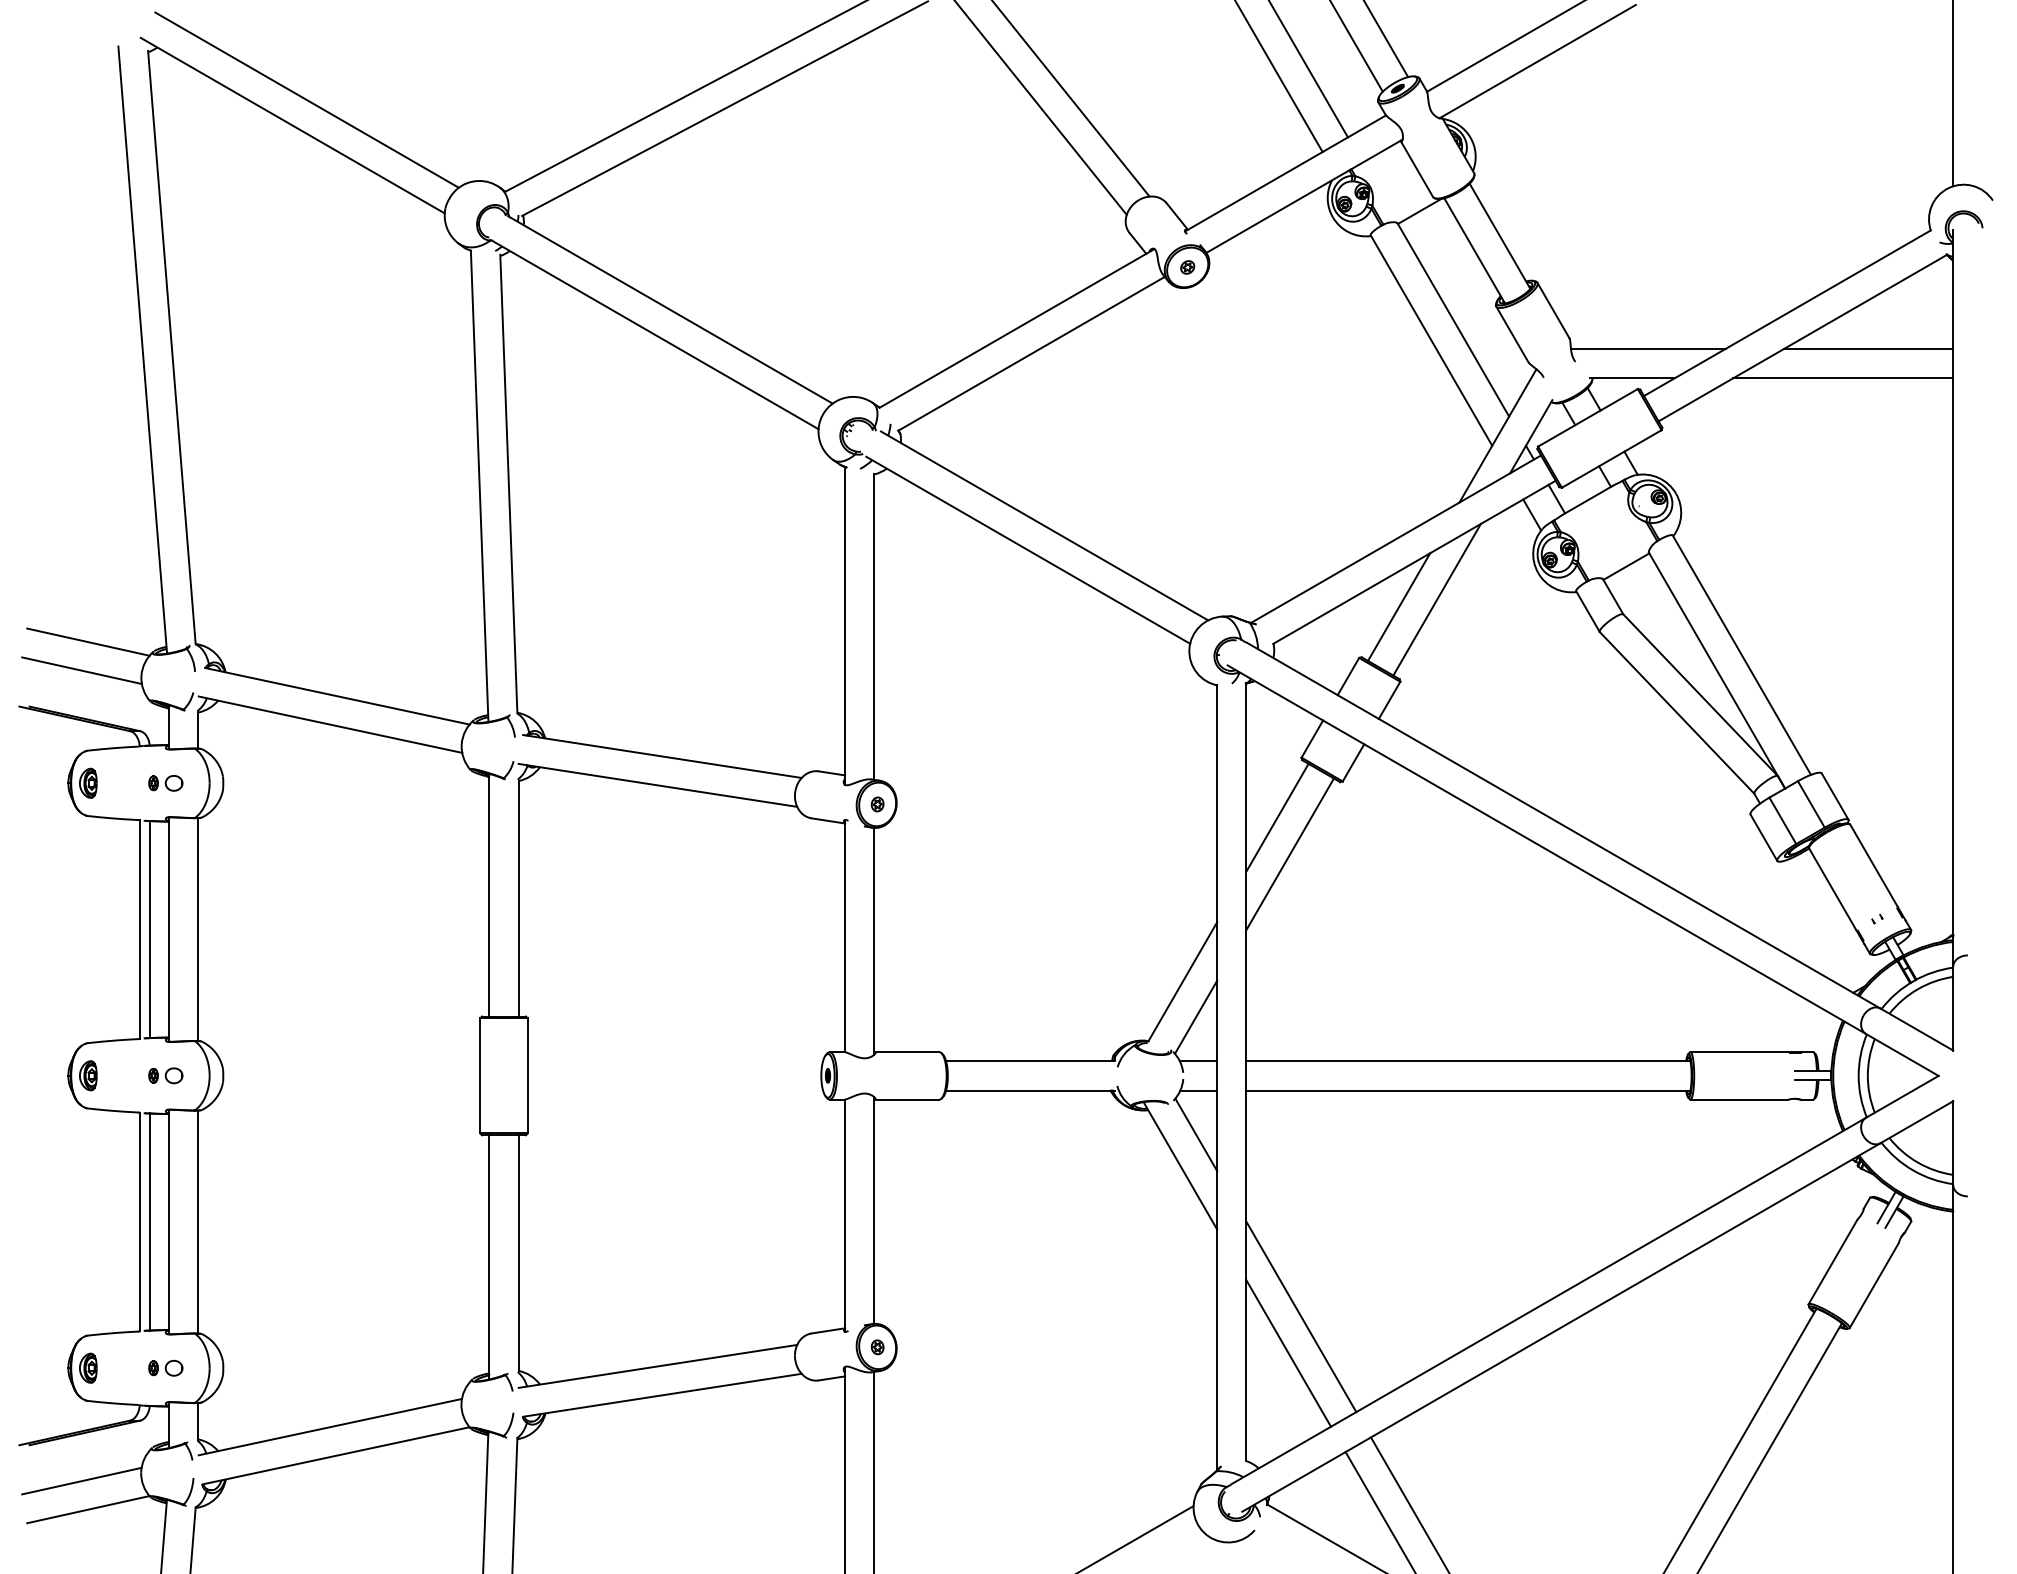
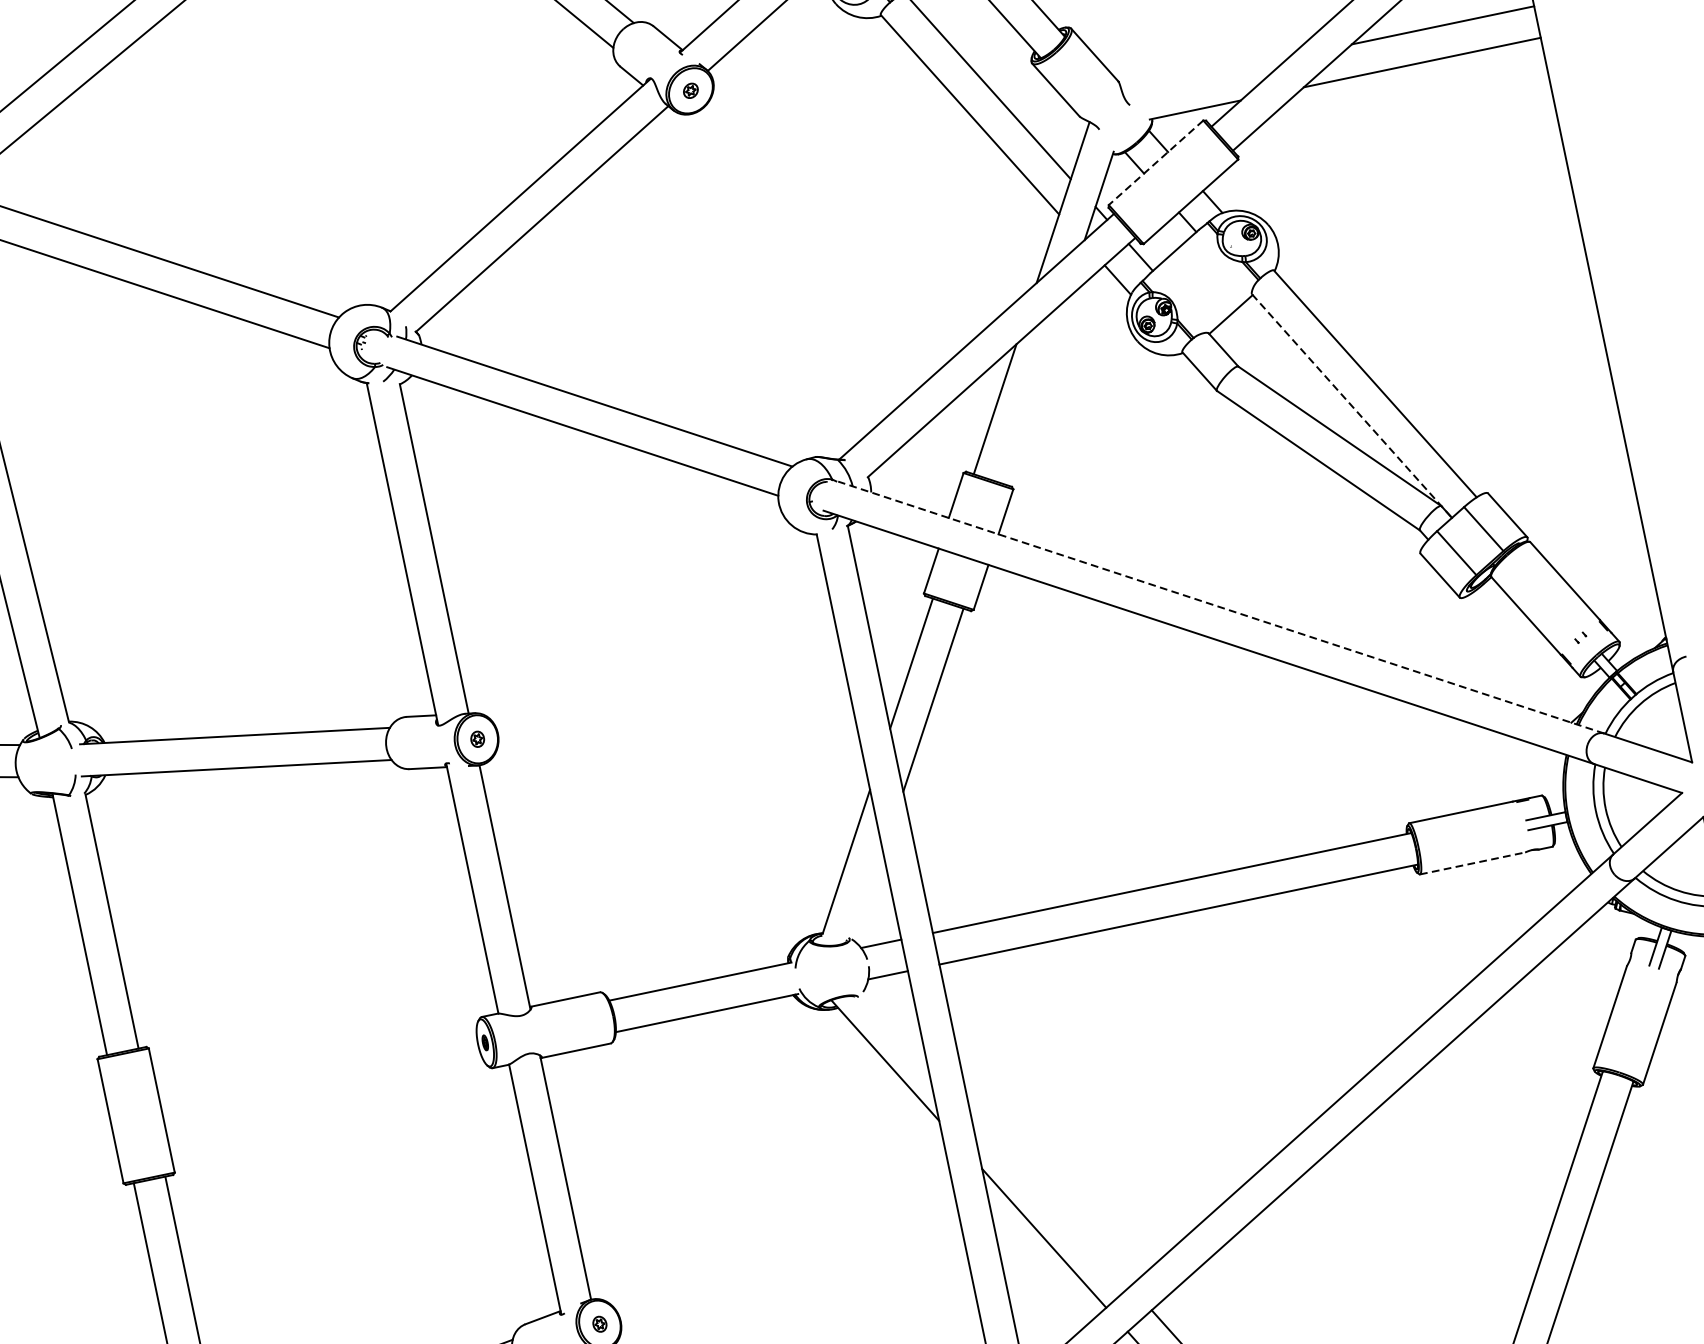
line: (1648, 348) -> (1205, 74), removed
line: (1587, 417) -> (1155, 162), solid -> dashed
line: (1436, 599) -> (1033, 392), removed
line: (1717, 671) -> (1352, 406), solid -> dashed
line: (1562, 825) -> (1220, 607), solid -> dashed
line: (1195, 1016) -> (867, 896), removed
line: (1739, 1099) -> (1472, 863), solid -> dashed
line: (1196, 1134) -> (895, 1023), removed
line: (1301, 1316) -> (1049, 1195), removed

